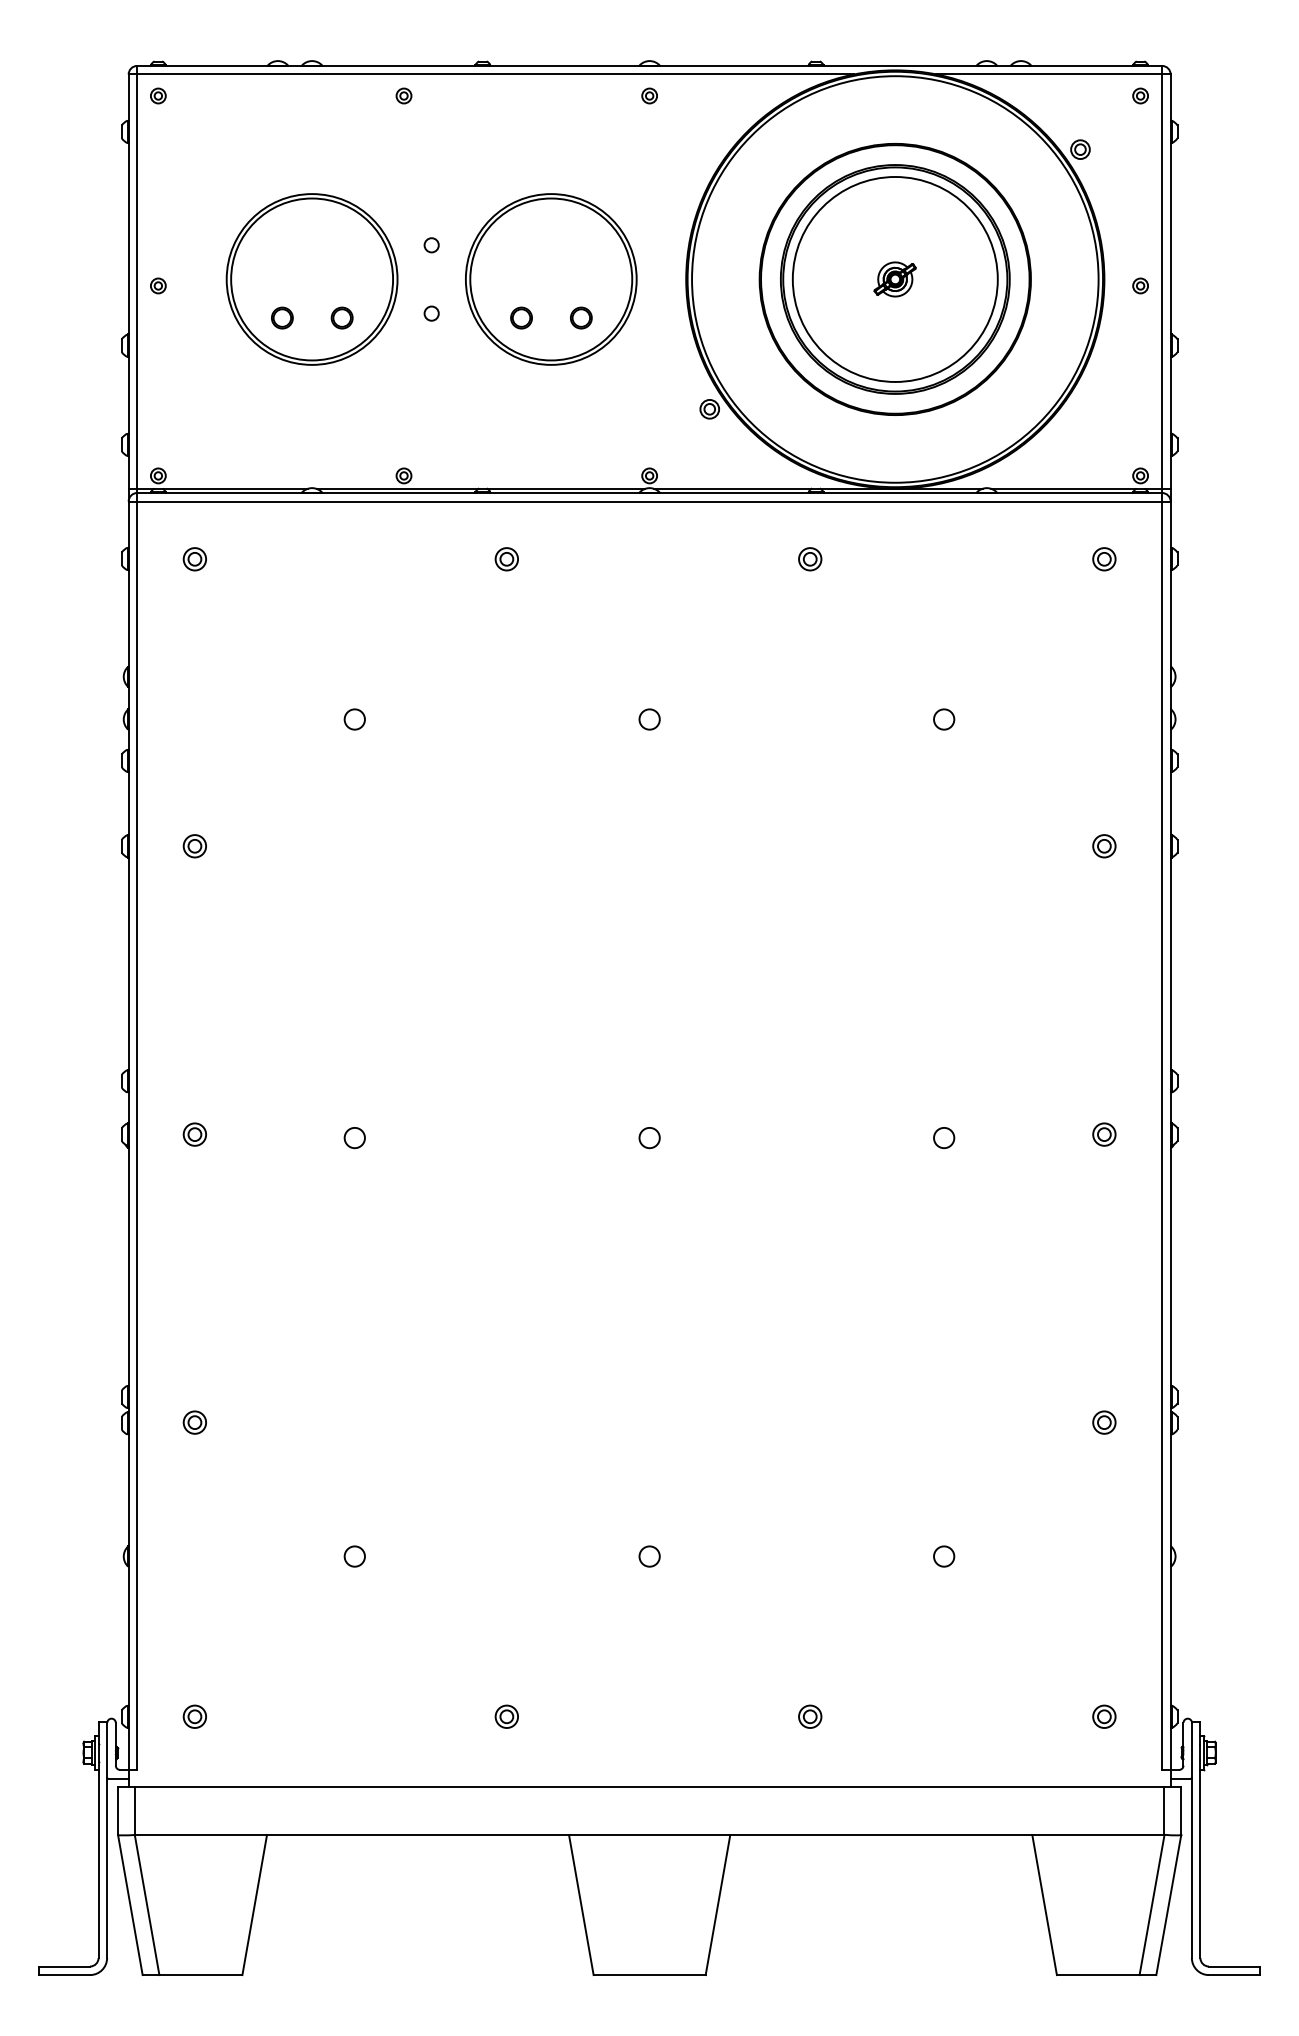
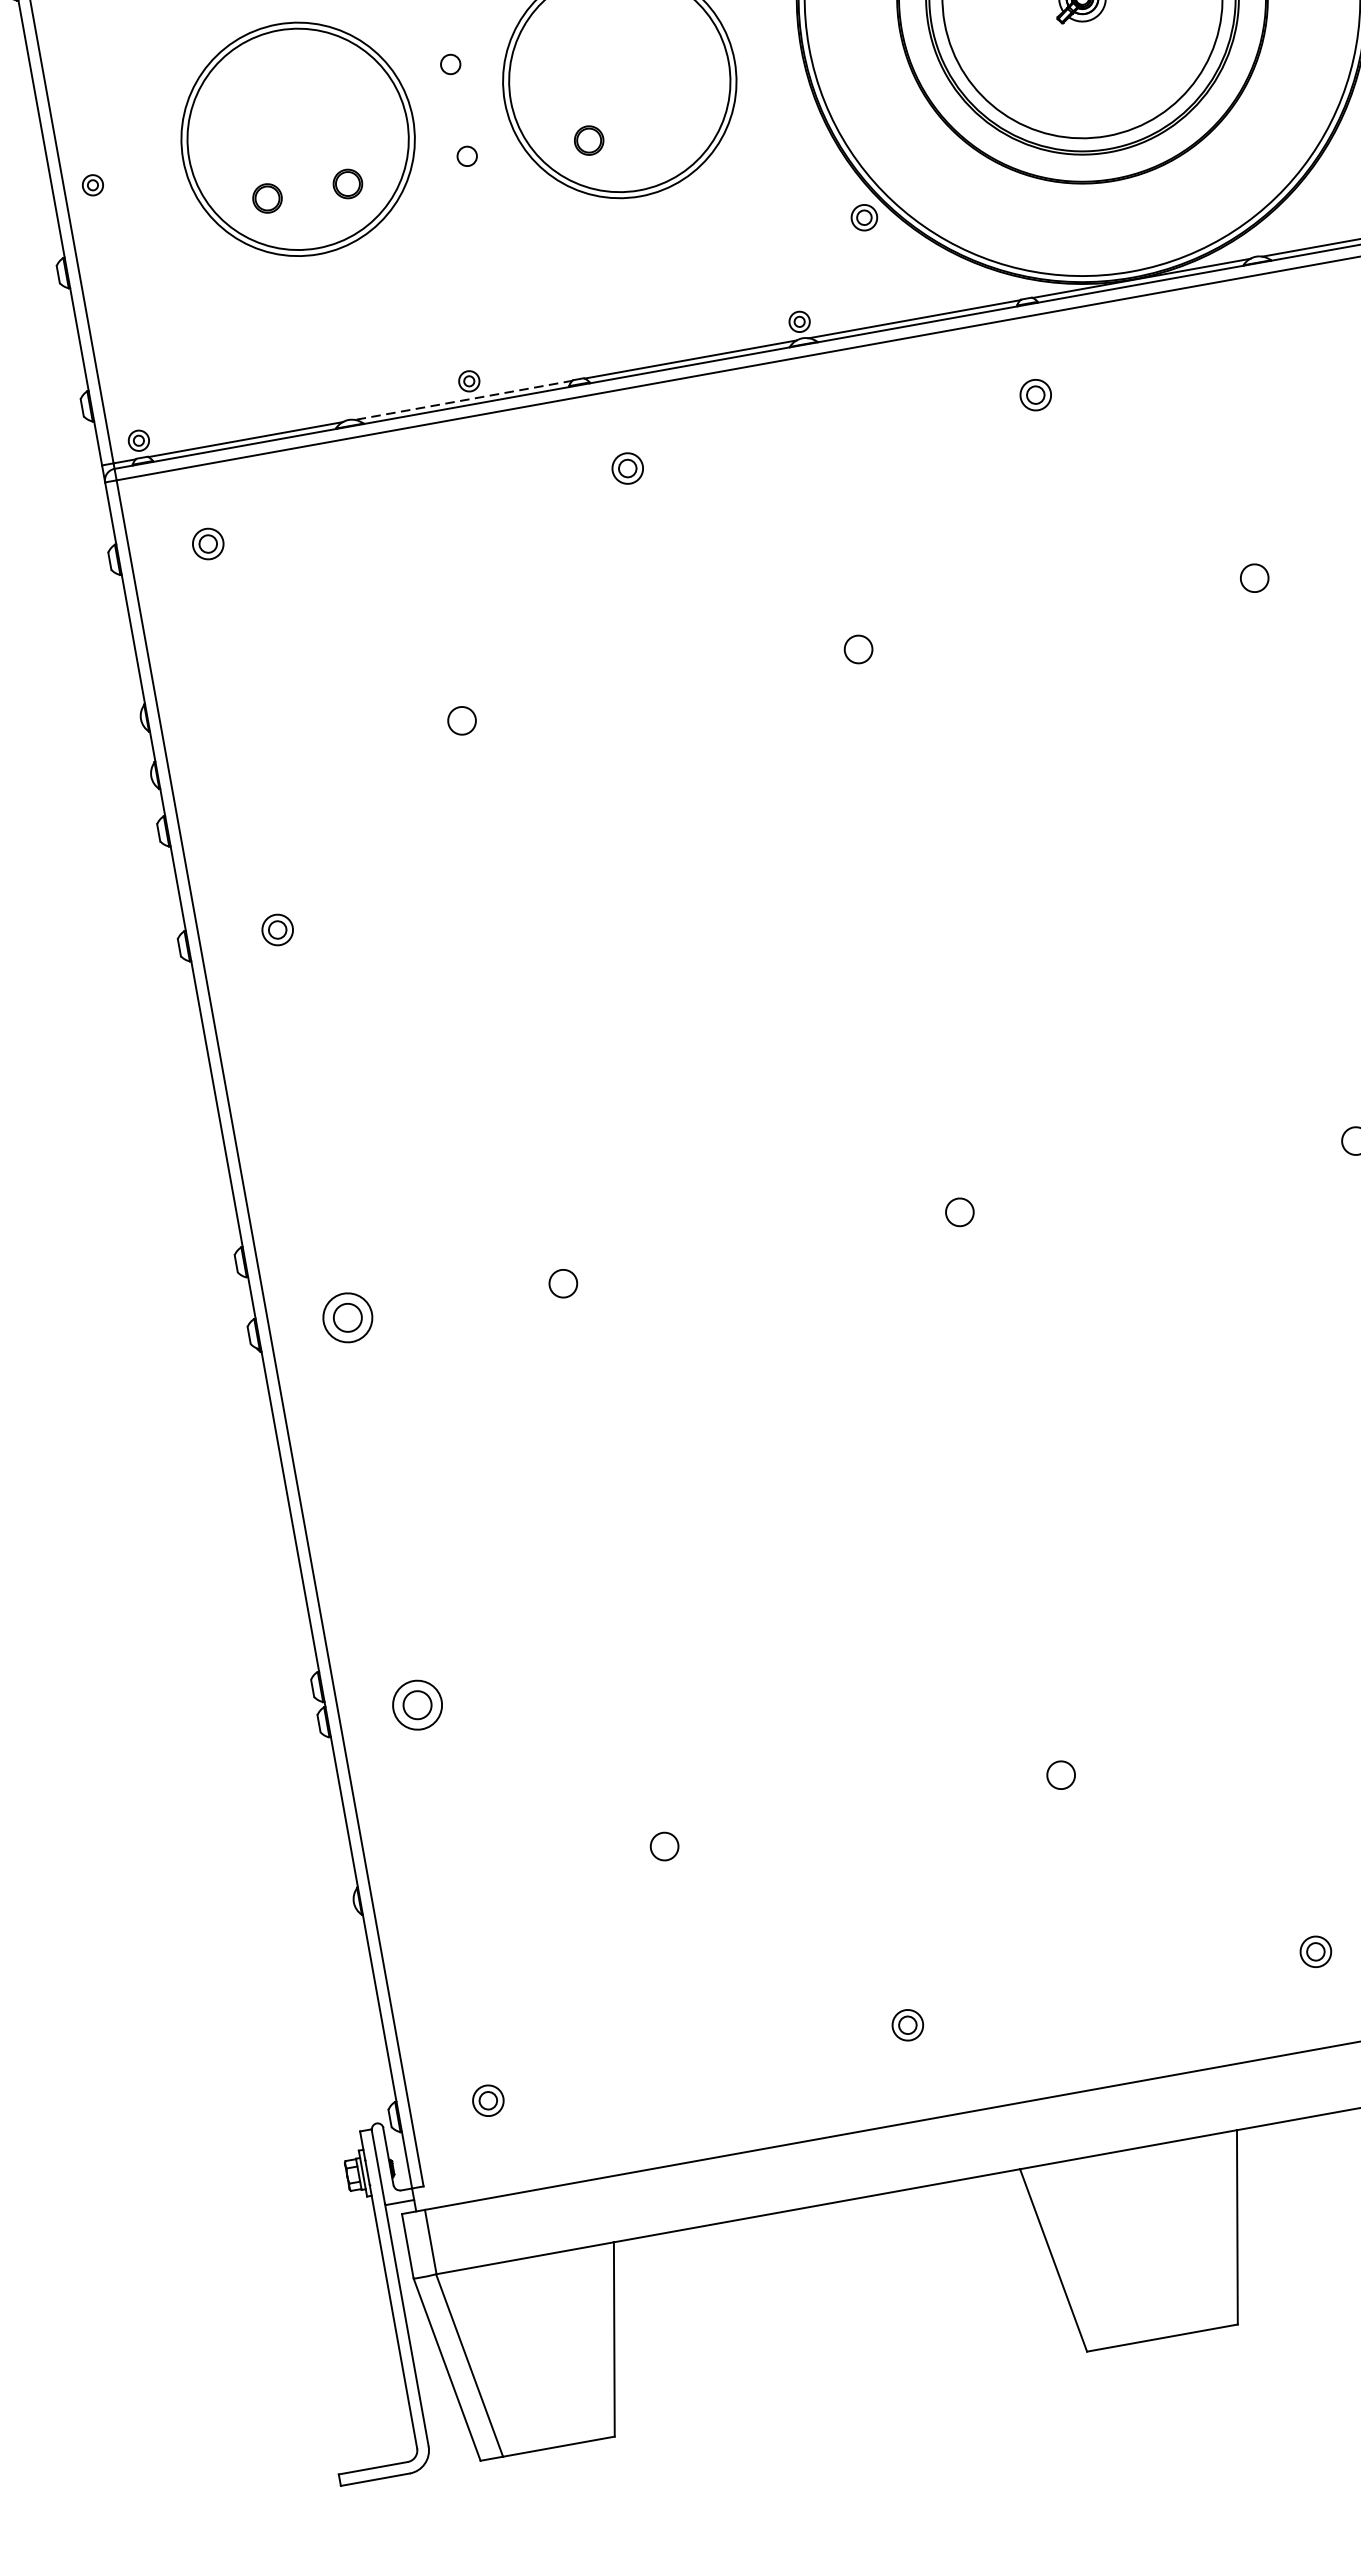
part: (581, 317) -> (669, 125), removed
line: (397, 488) -> (463, 399), solid -> dashed
part: (194, 1134) -> (346, 1317), size x1.6
part: (194, 1422) -> (416, 1705), size x1.6

